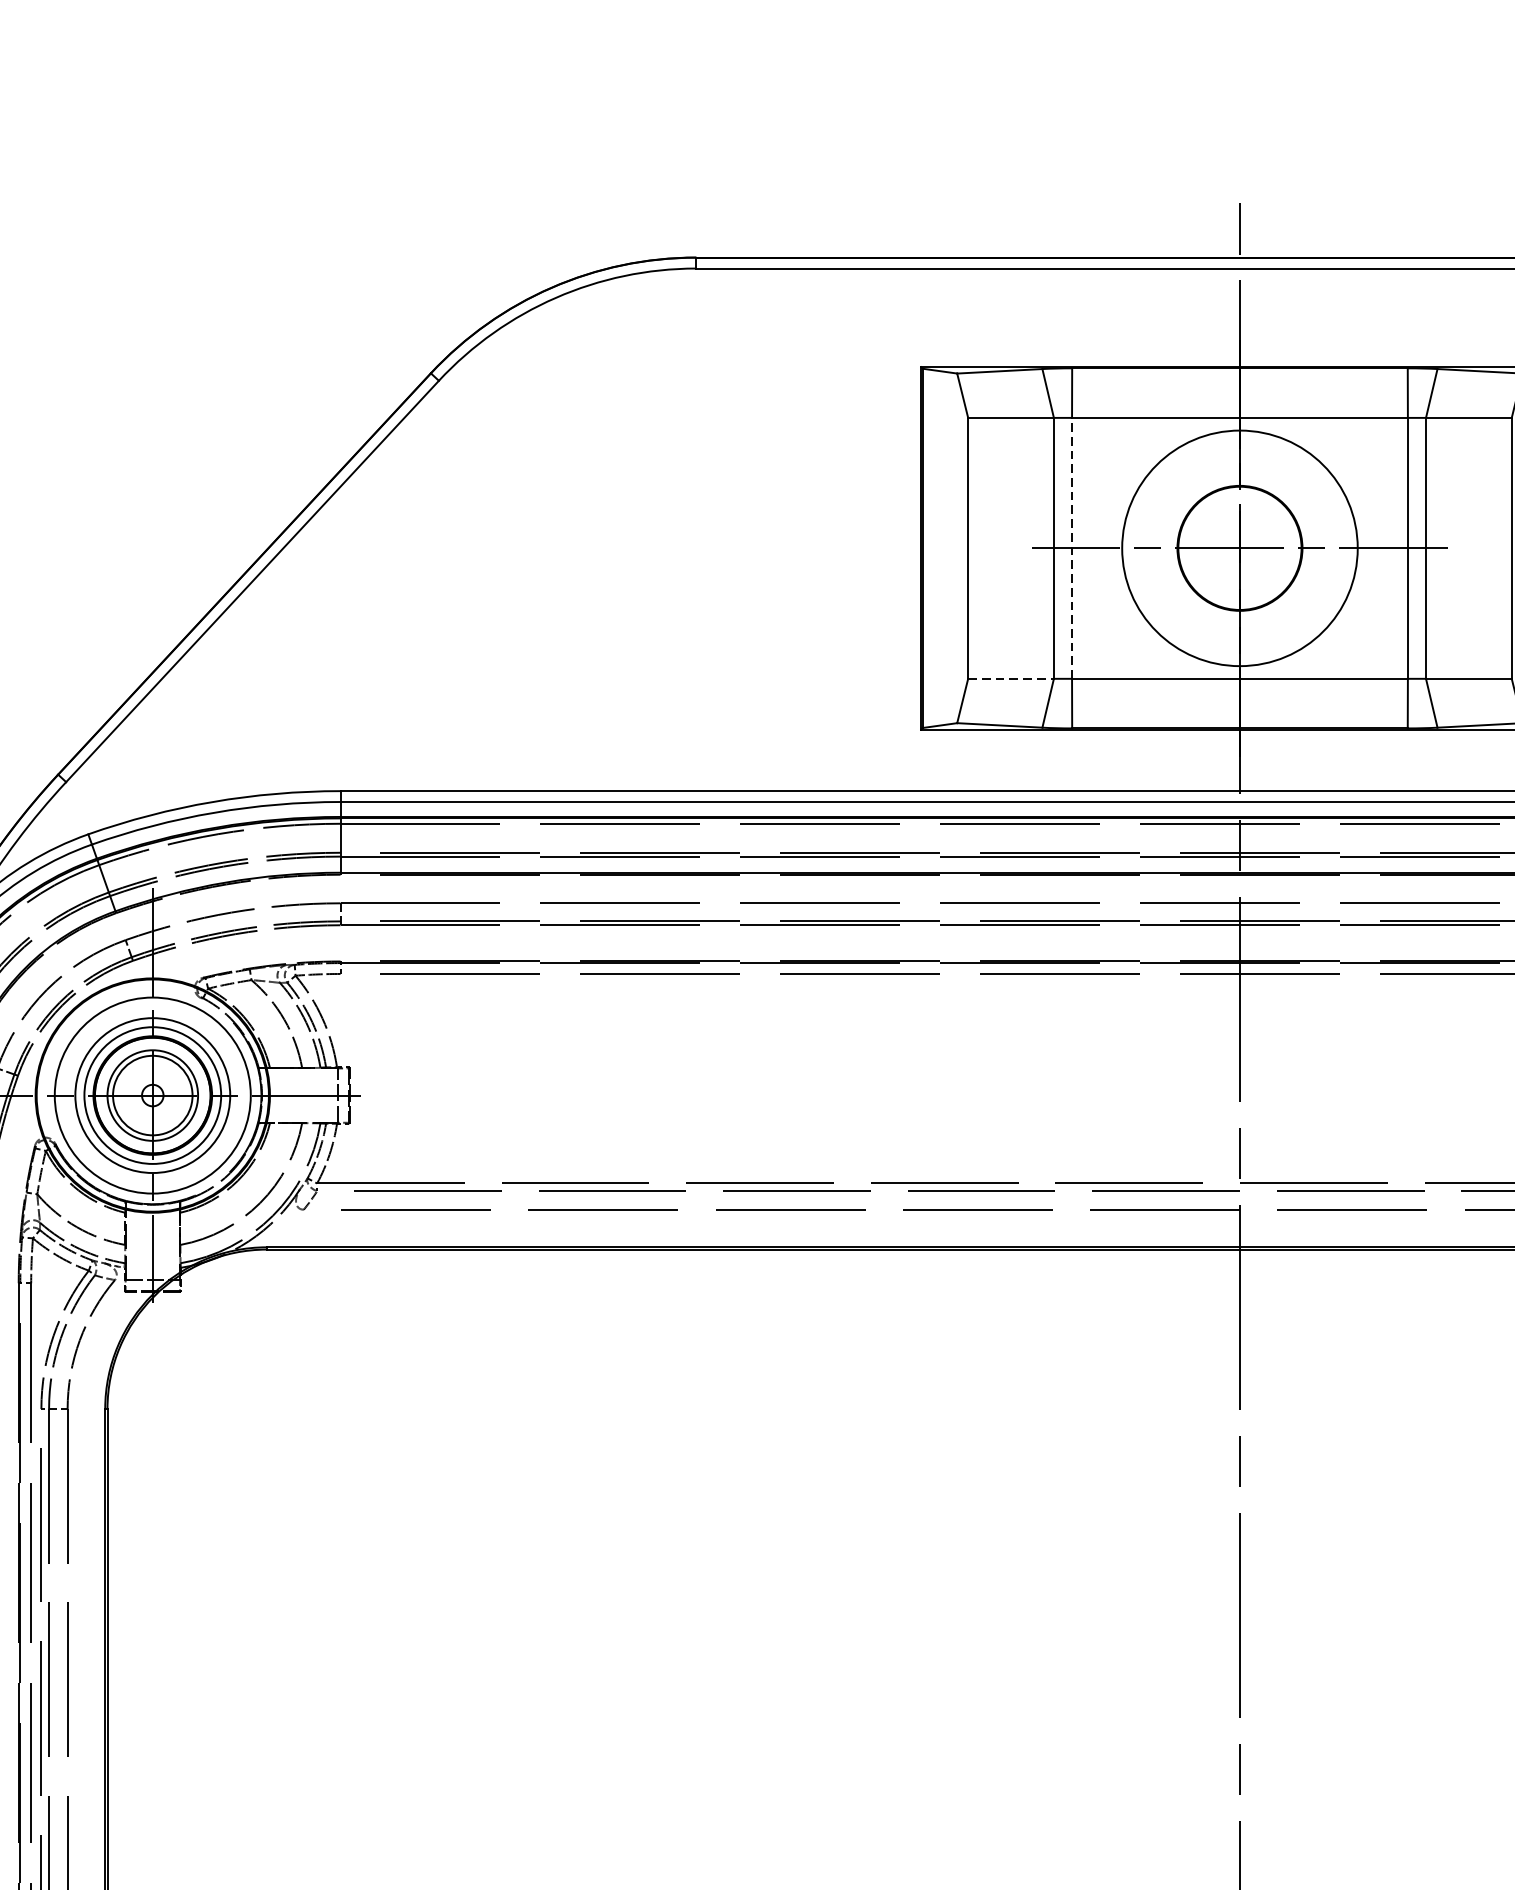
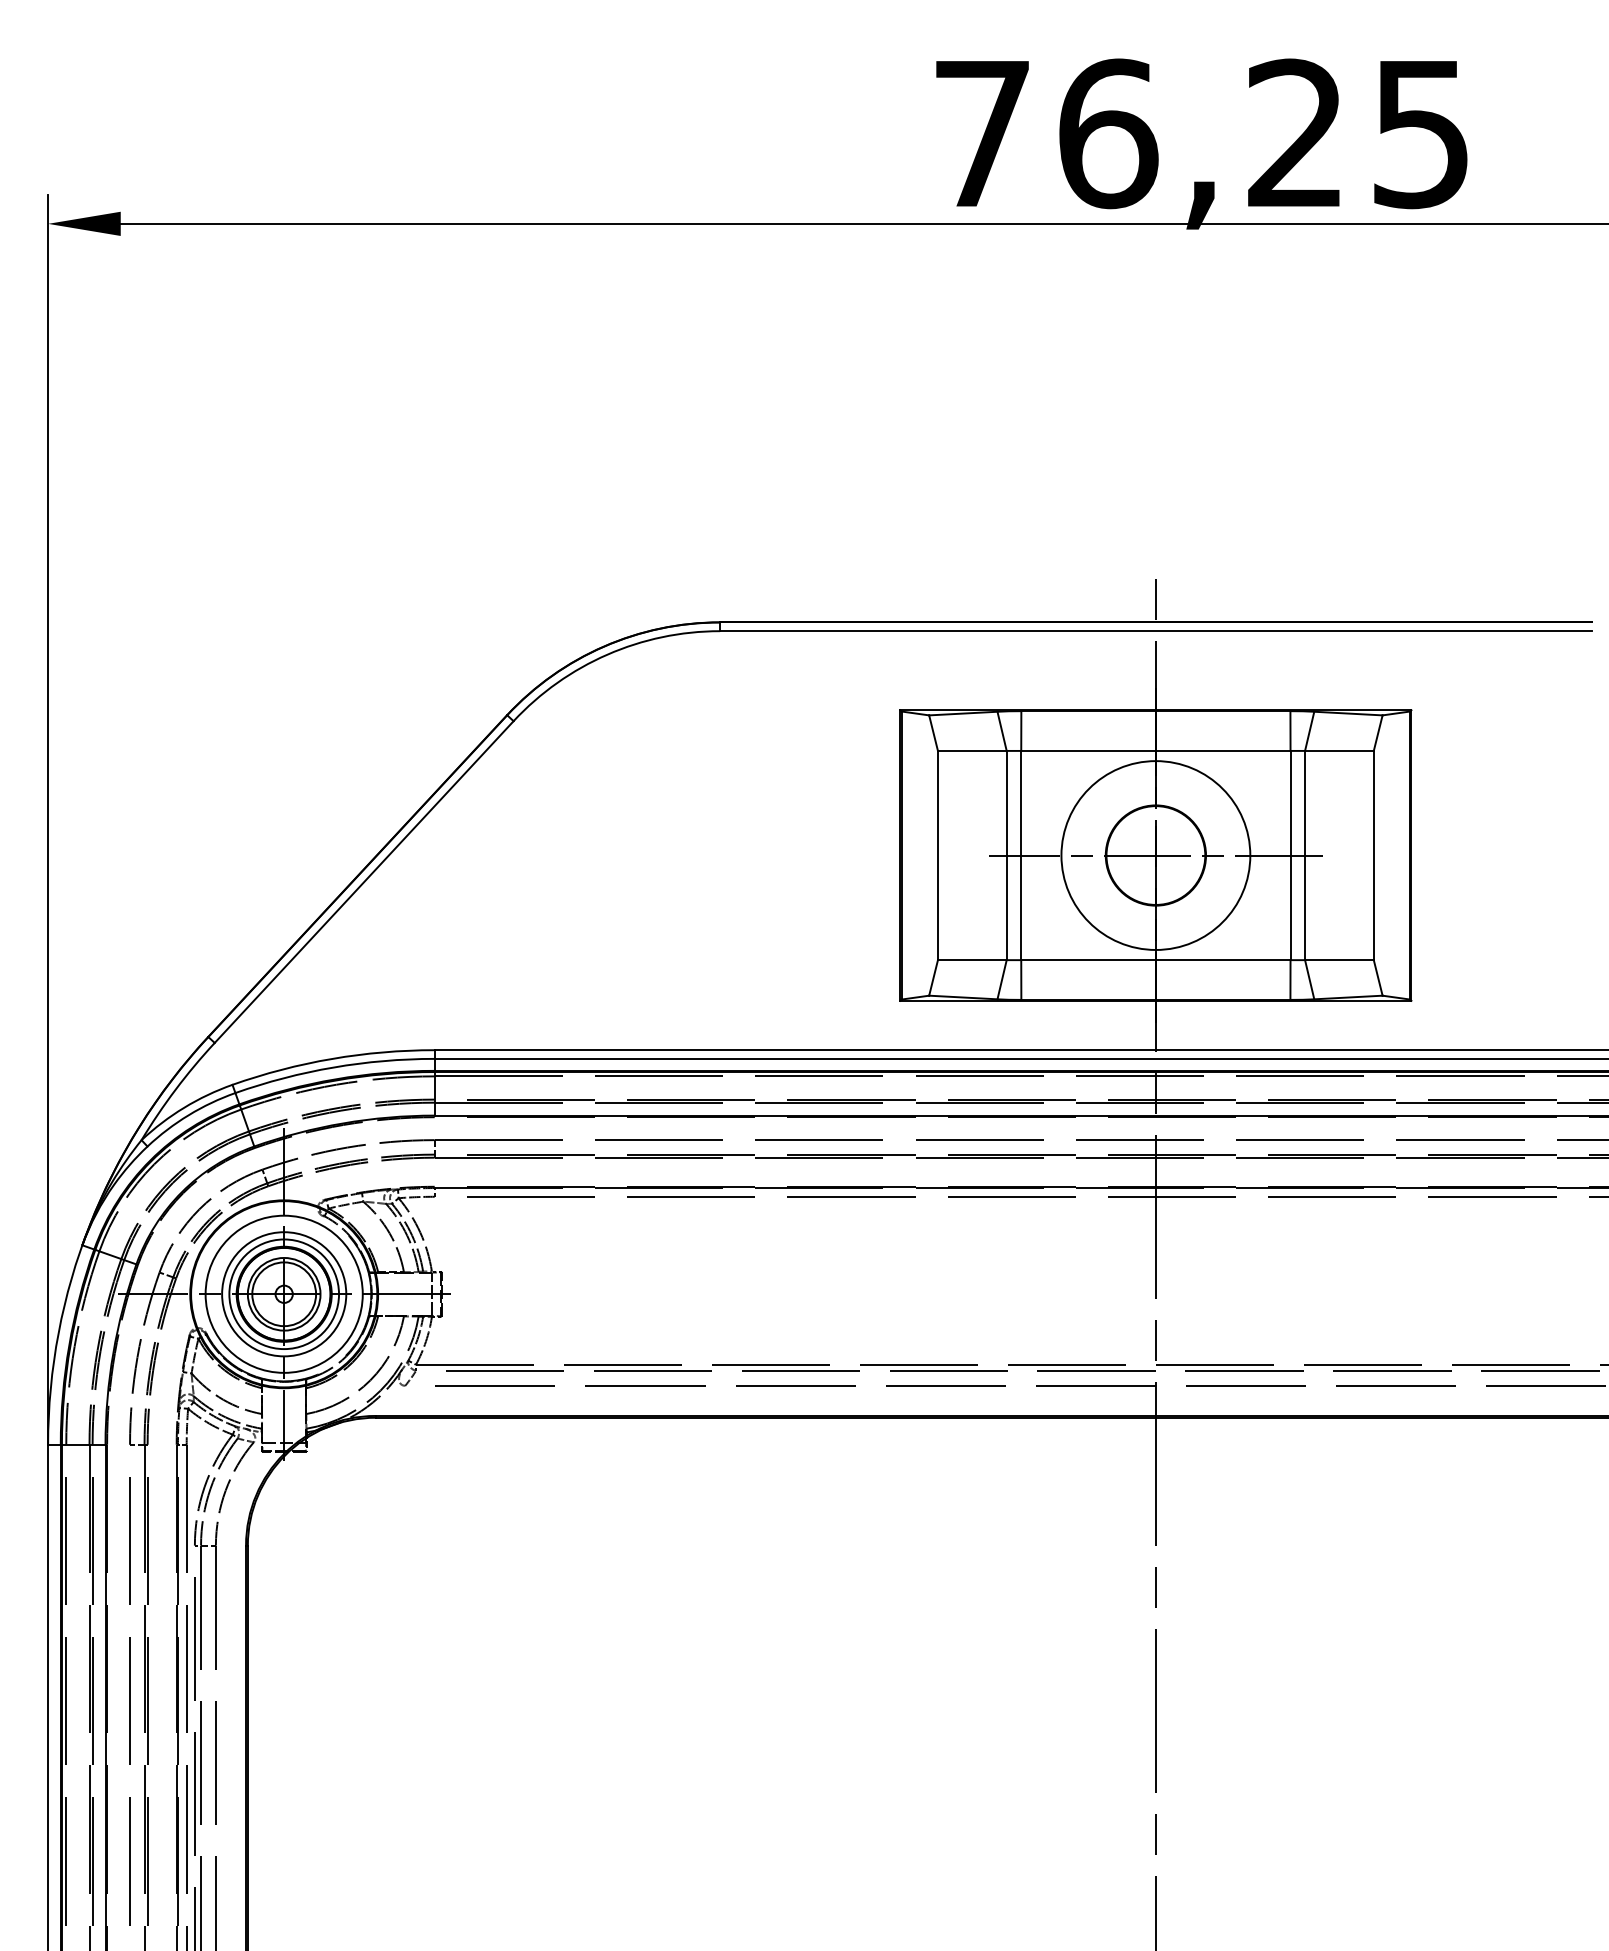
line: (1072, 548) -> (1021, 855), dashed -> solid
line: (1011, 679) -> (972, 960), dashed -> solid

